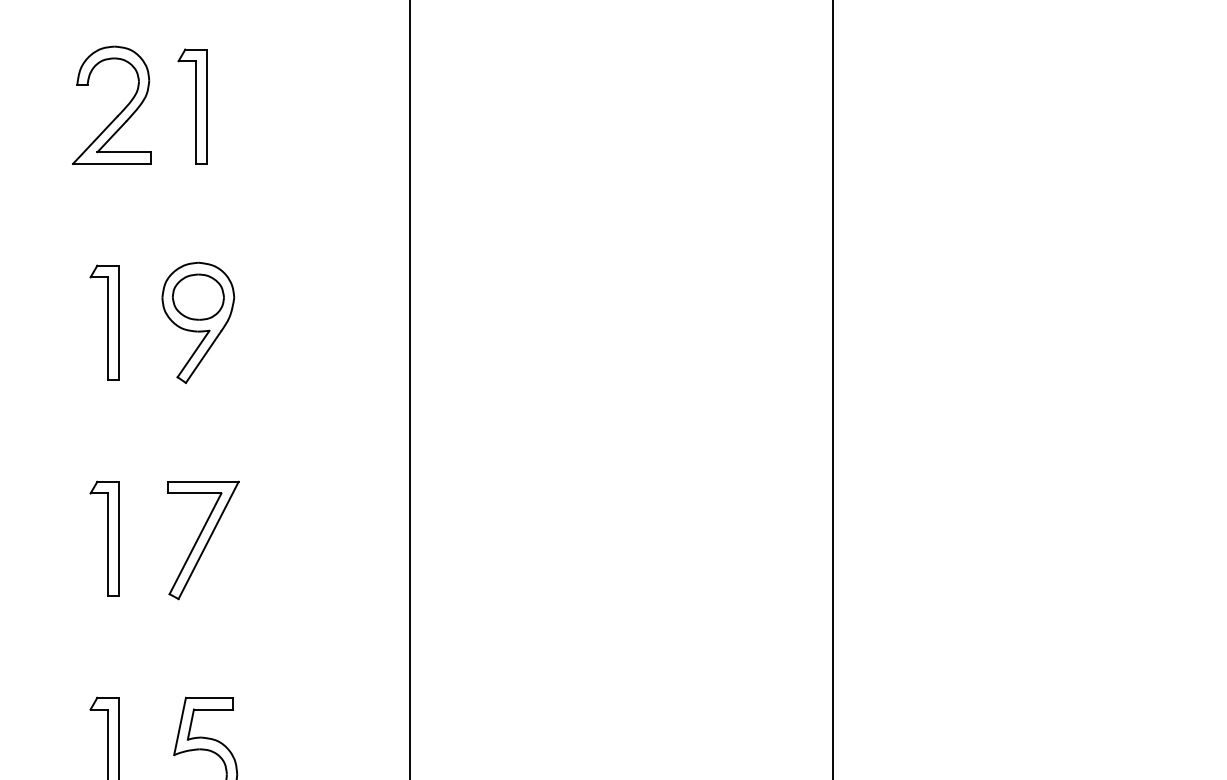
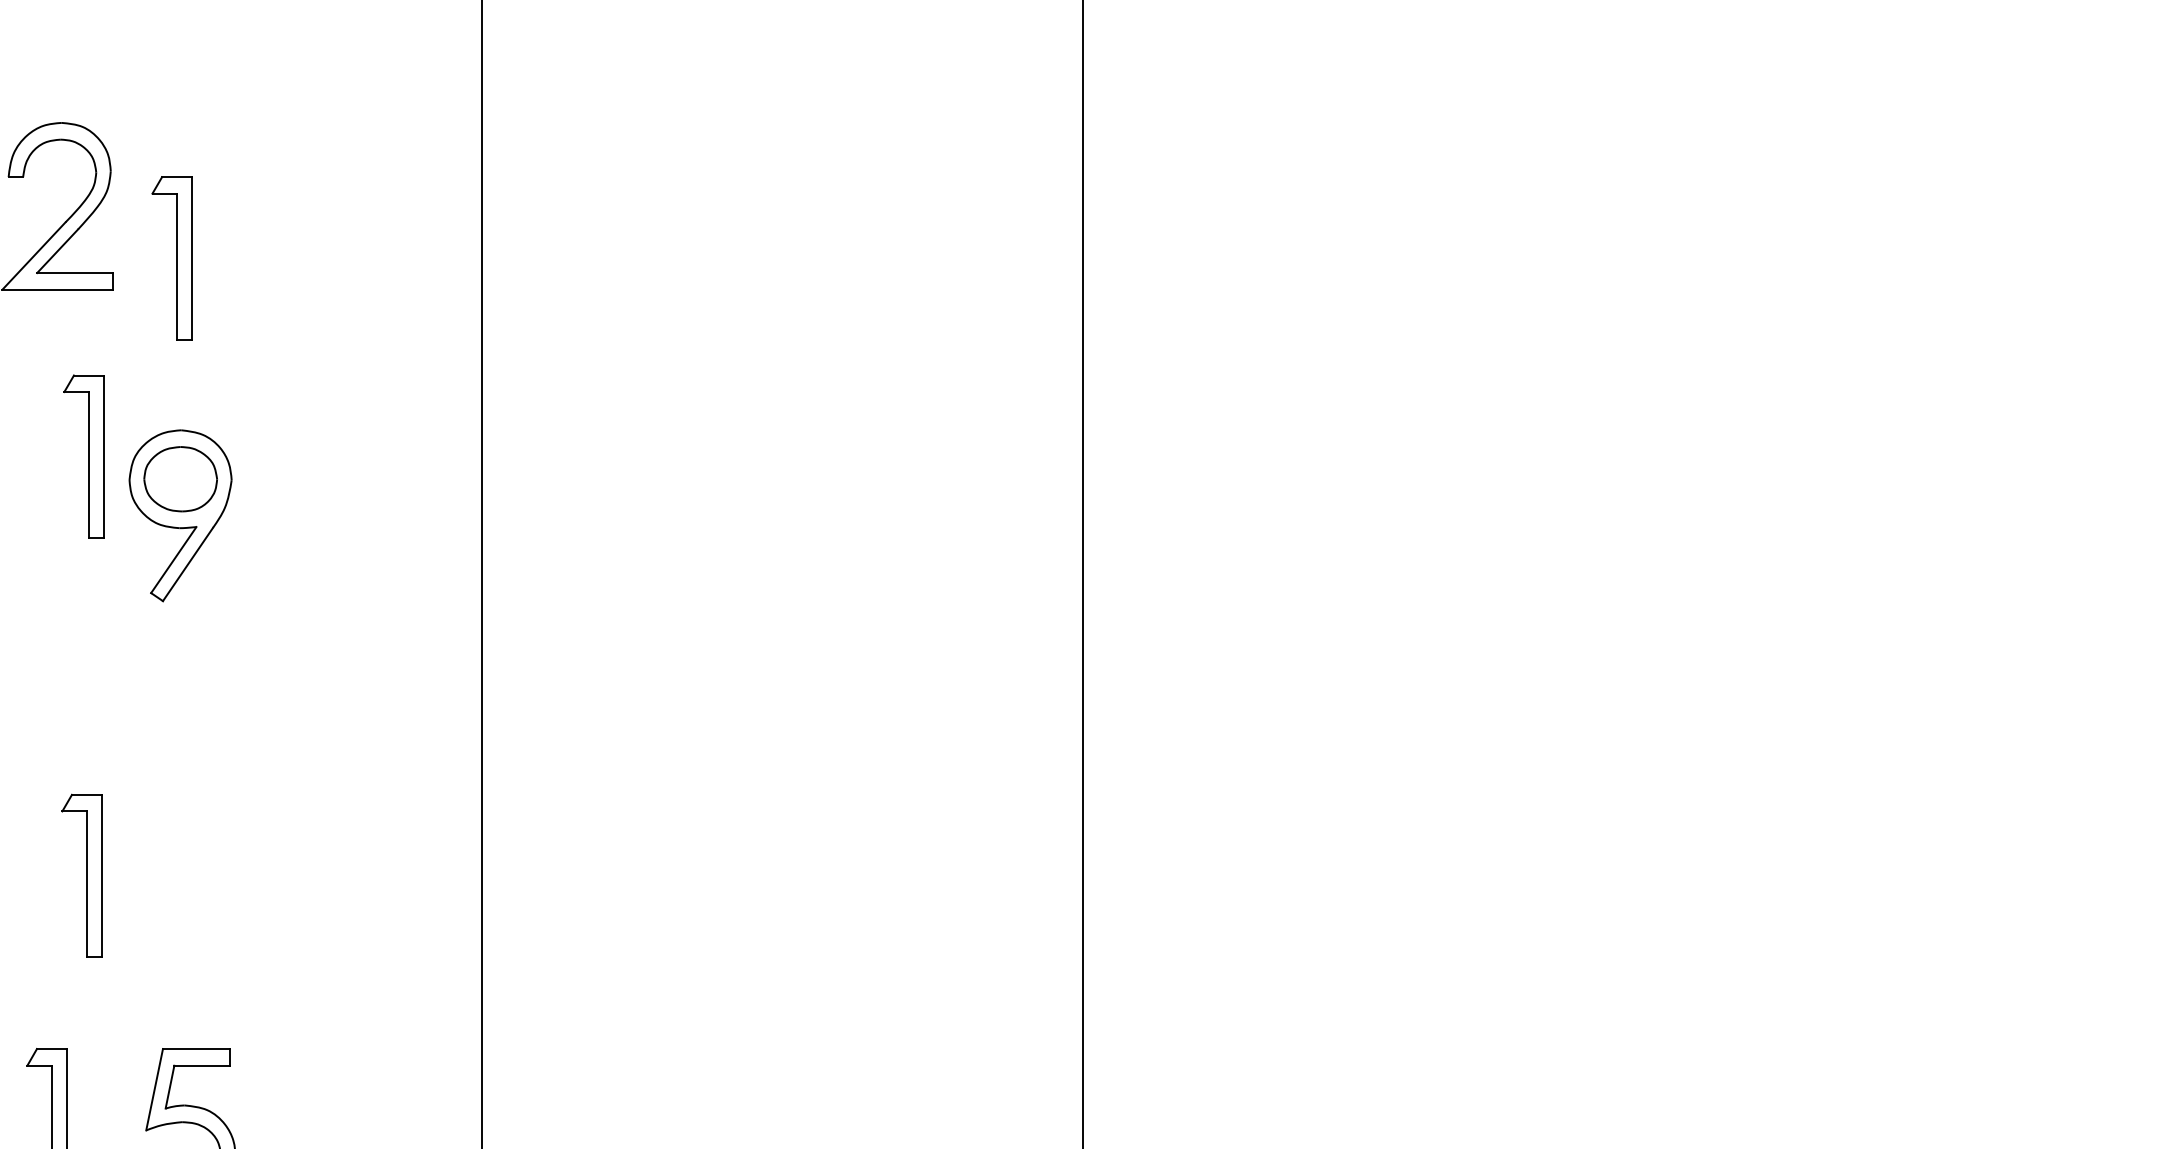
part: (191, 106) -> (171, 258), moved
part: (104, 322) -> (83, 456), moved
part: (104, 538) -> (81, 875), moved
part: (203, 539) -> (187, 824), removed

